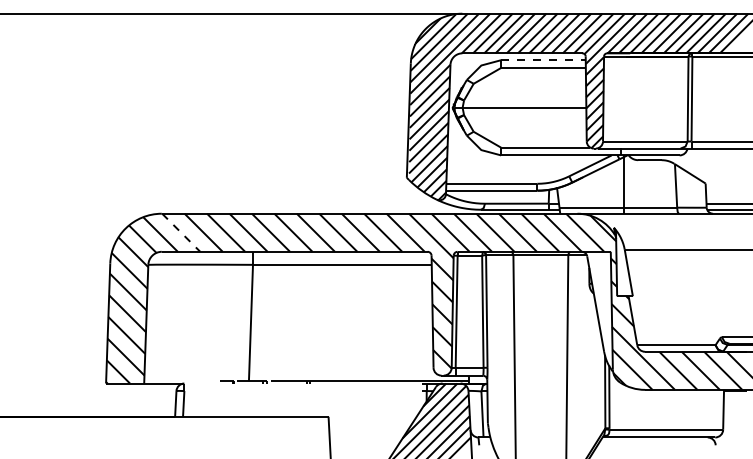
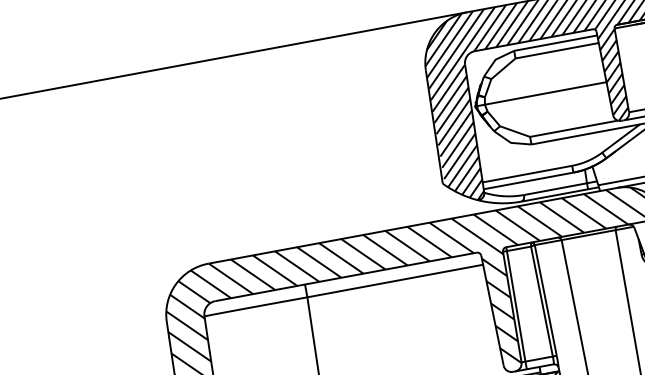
line: (543, 60) -> (555, 43), dashed -> solid
line: (181, 232) -> (231, 278), dashed -> solid

